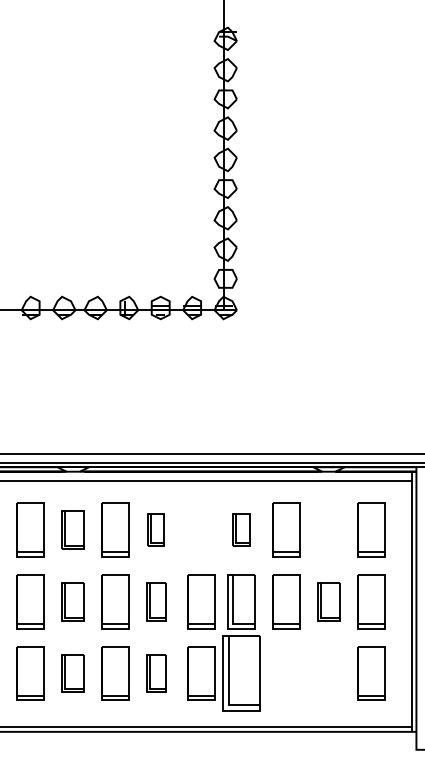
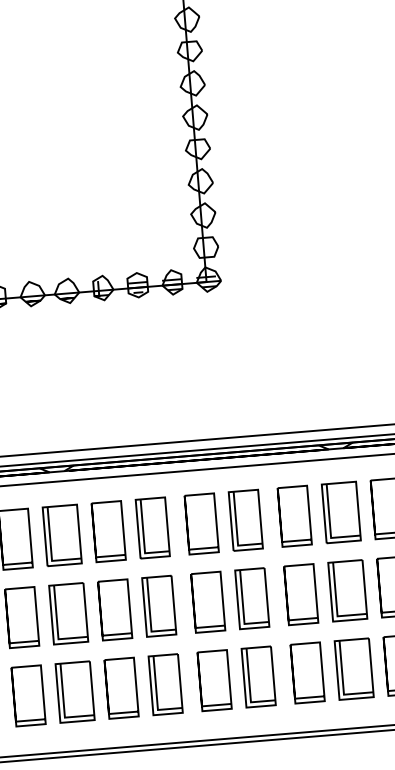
part: (73, 529) -> (62, 534), size x1.43
part: (156, 529) -> (153, 527), size x1.67
curve: (188, 529) -> (188, 524), added
part: (241, 529) -> (245, 519), size x1.67
part: (328, 529) -> (340, 511), added
part: (73, 601) -> (68, 613), size x1.43
part: (156, 601) -> (159, 605), size x1.43
part: (328, 601) -> (347, 590), size x1.43
part: (73, 673) -> (75, 692), size x1.43
part: (156, 673) -> (165, 684), size x1.43
part: (241, 673) -> (258, 676), size x0.71
curve: (273, 673) -> (293, 674), added
part: (328, 673) -> (353, 669), added

